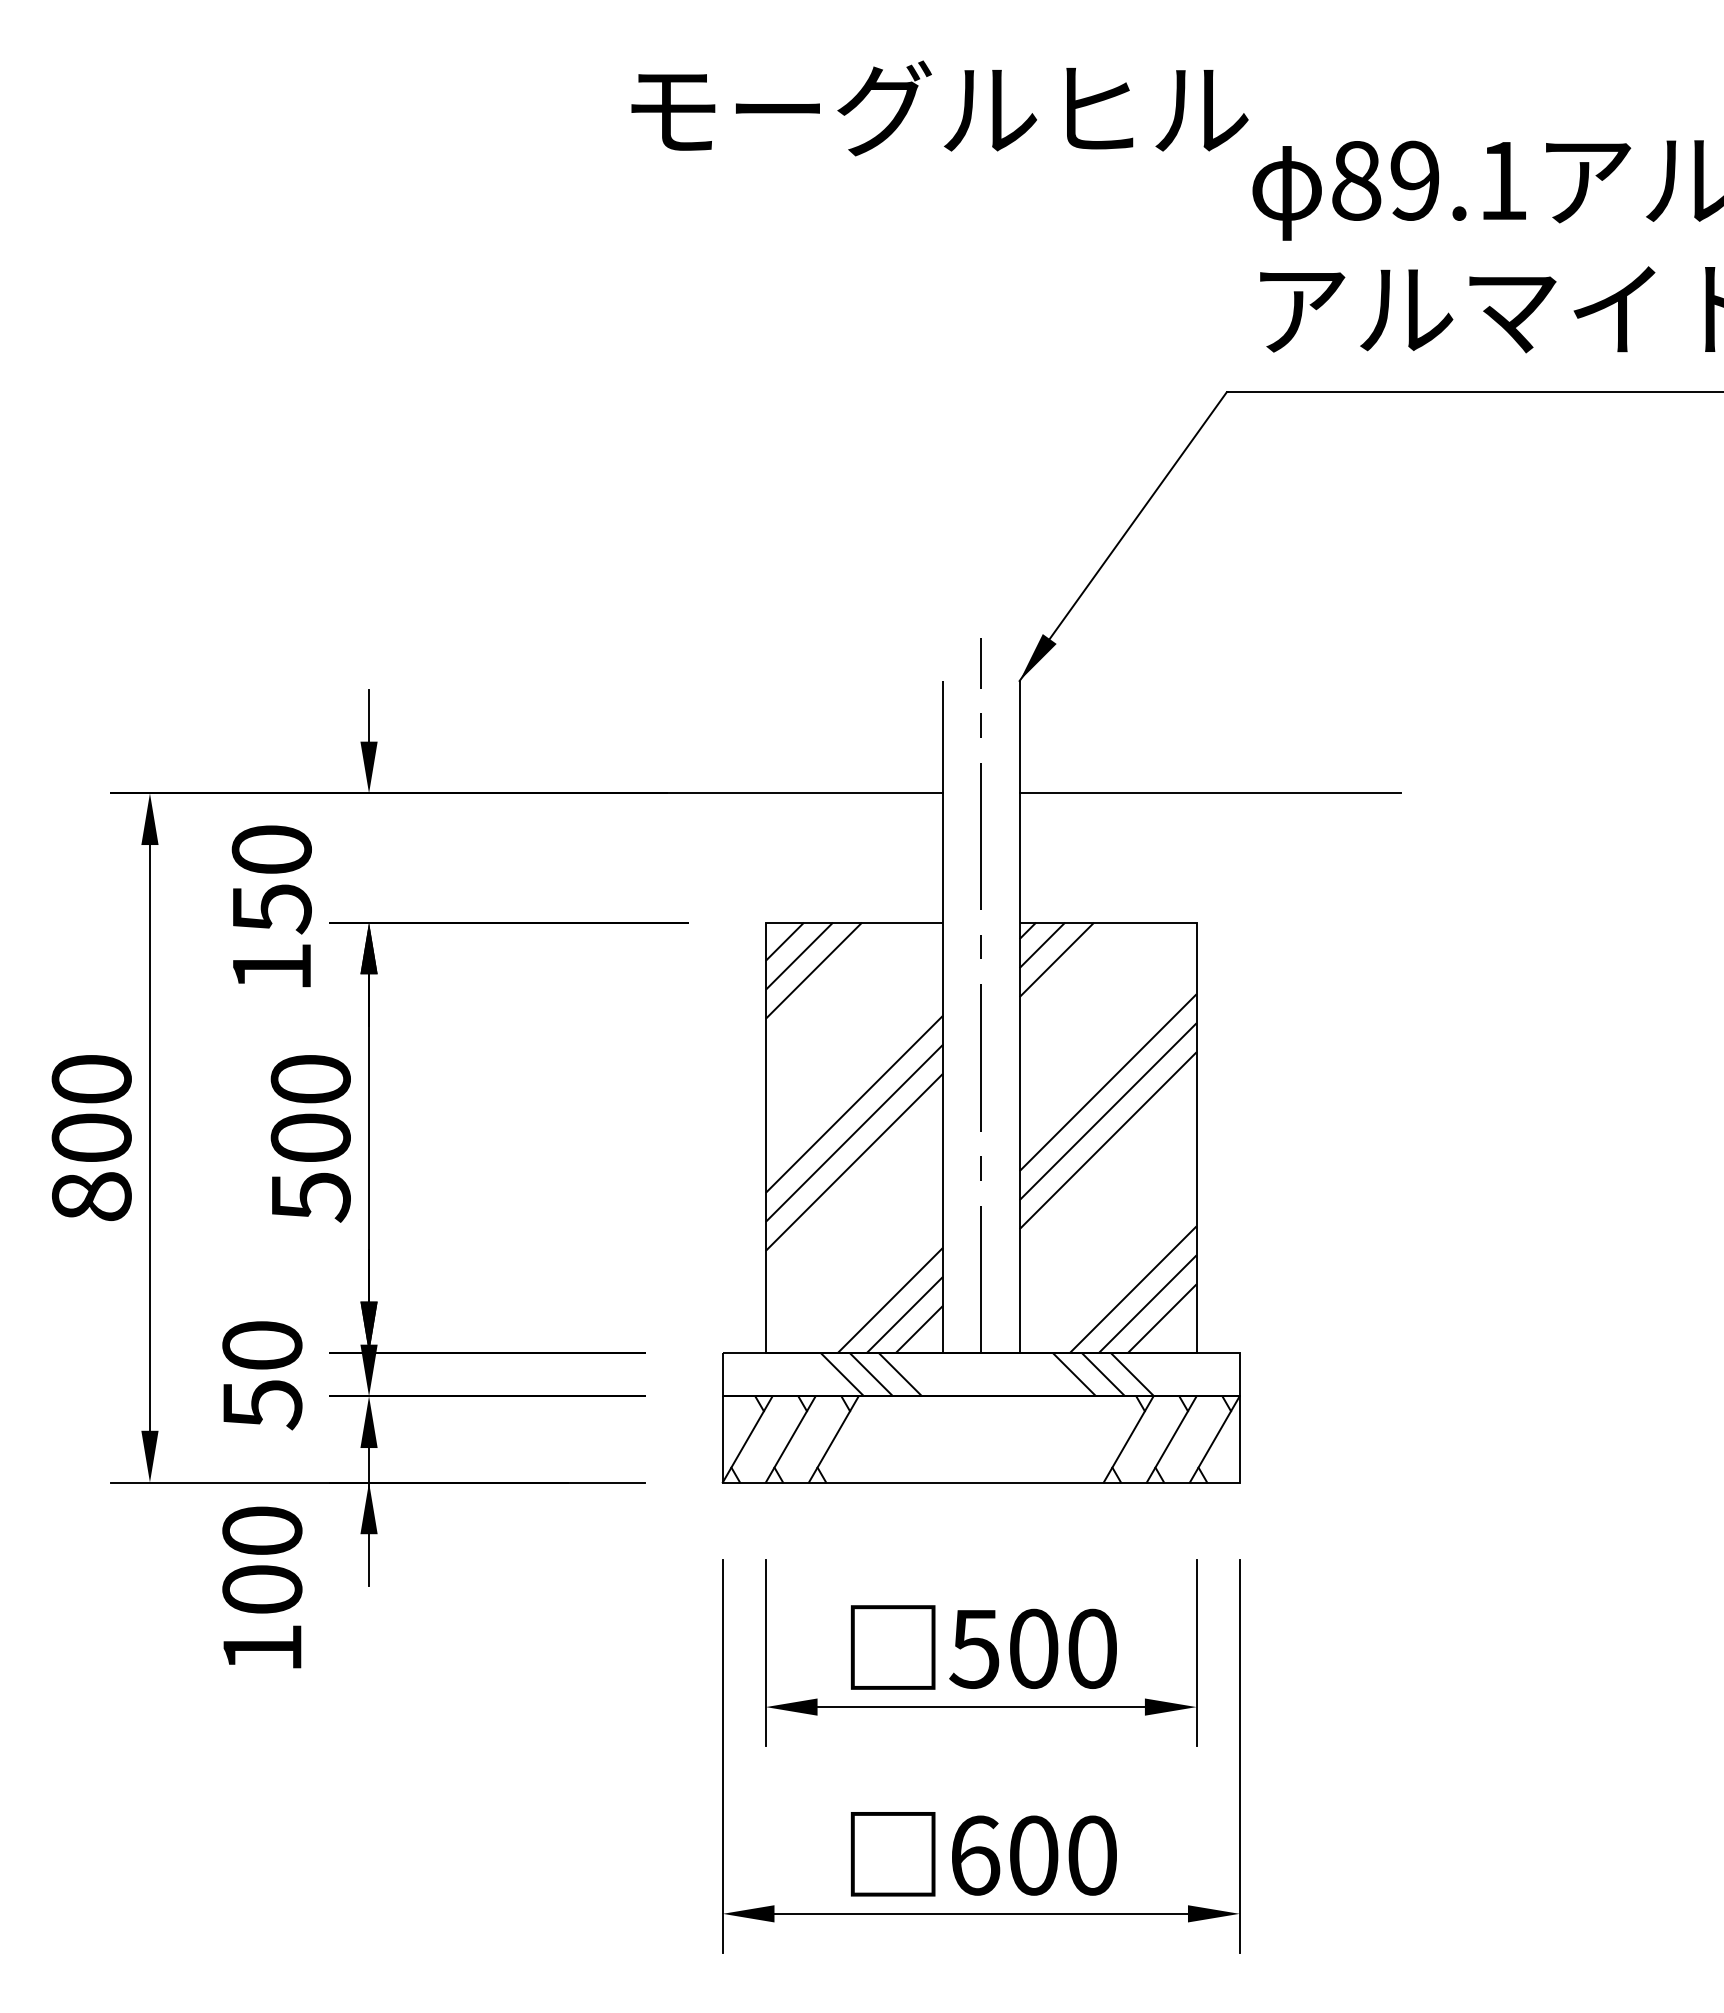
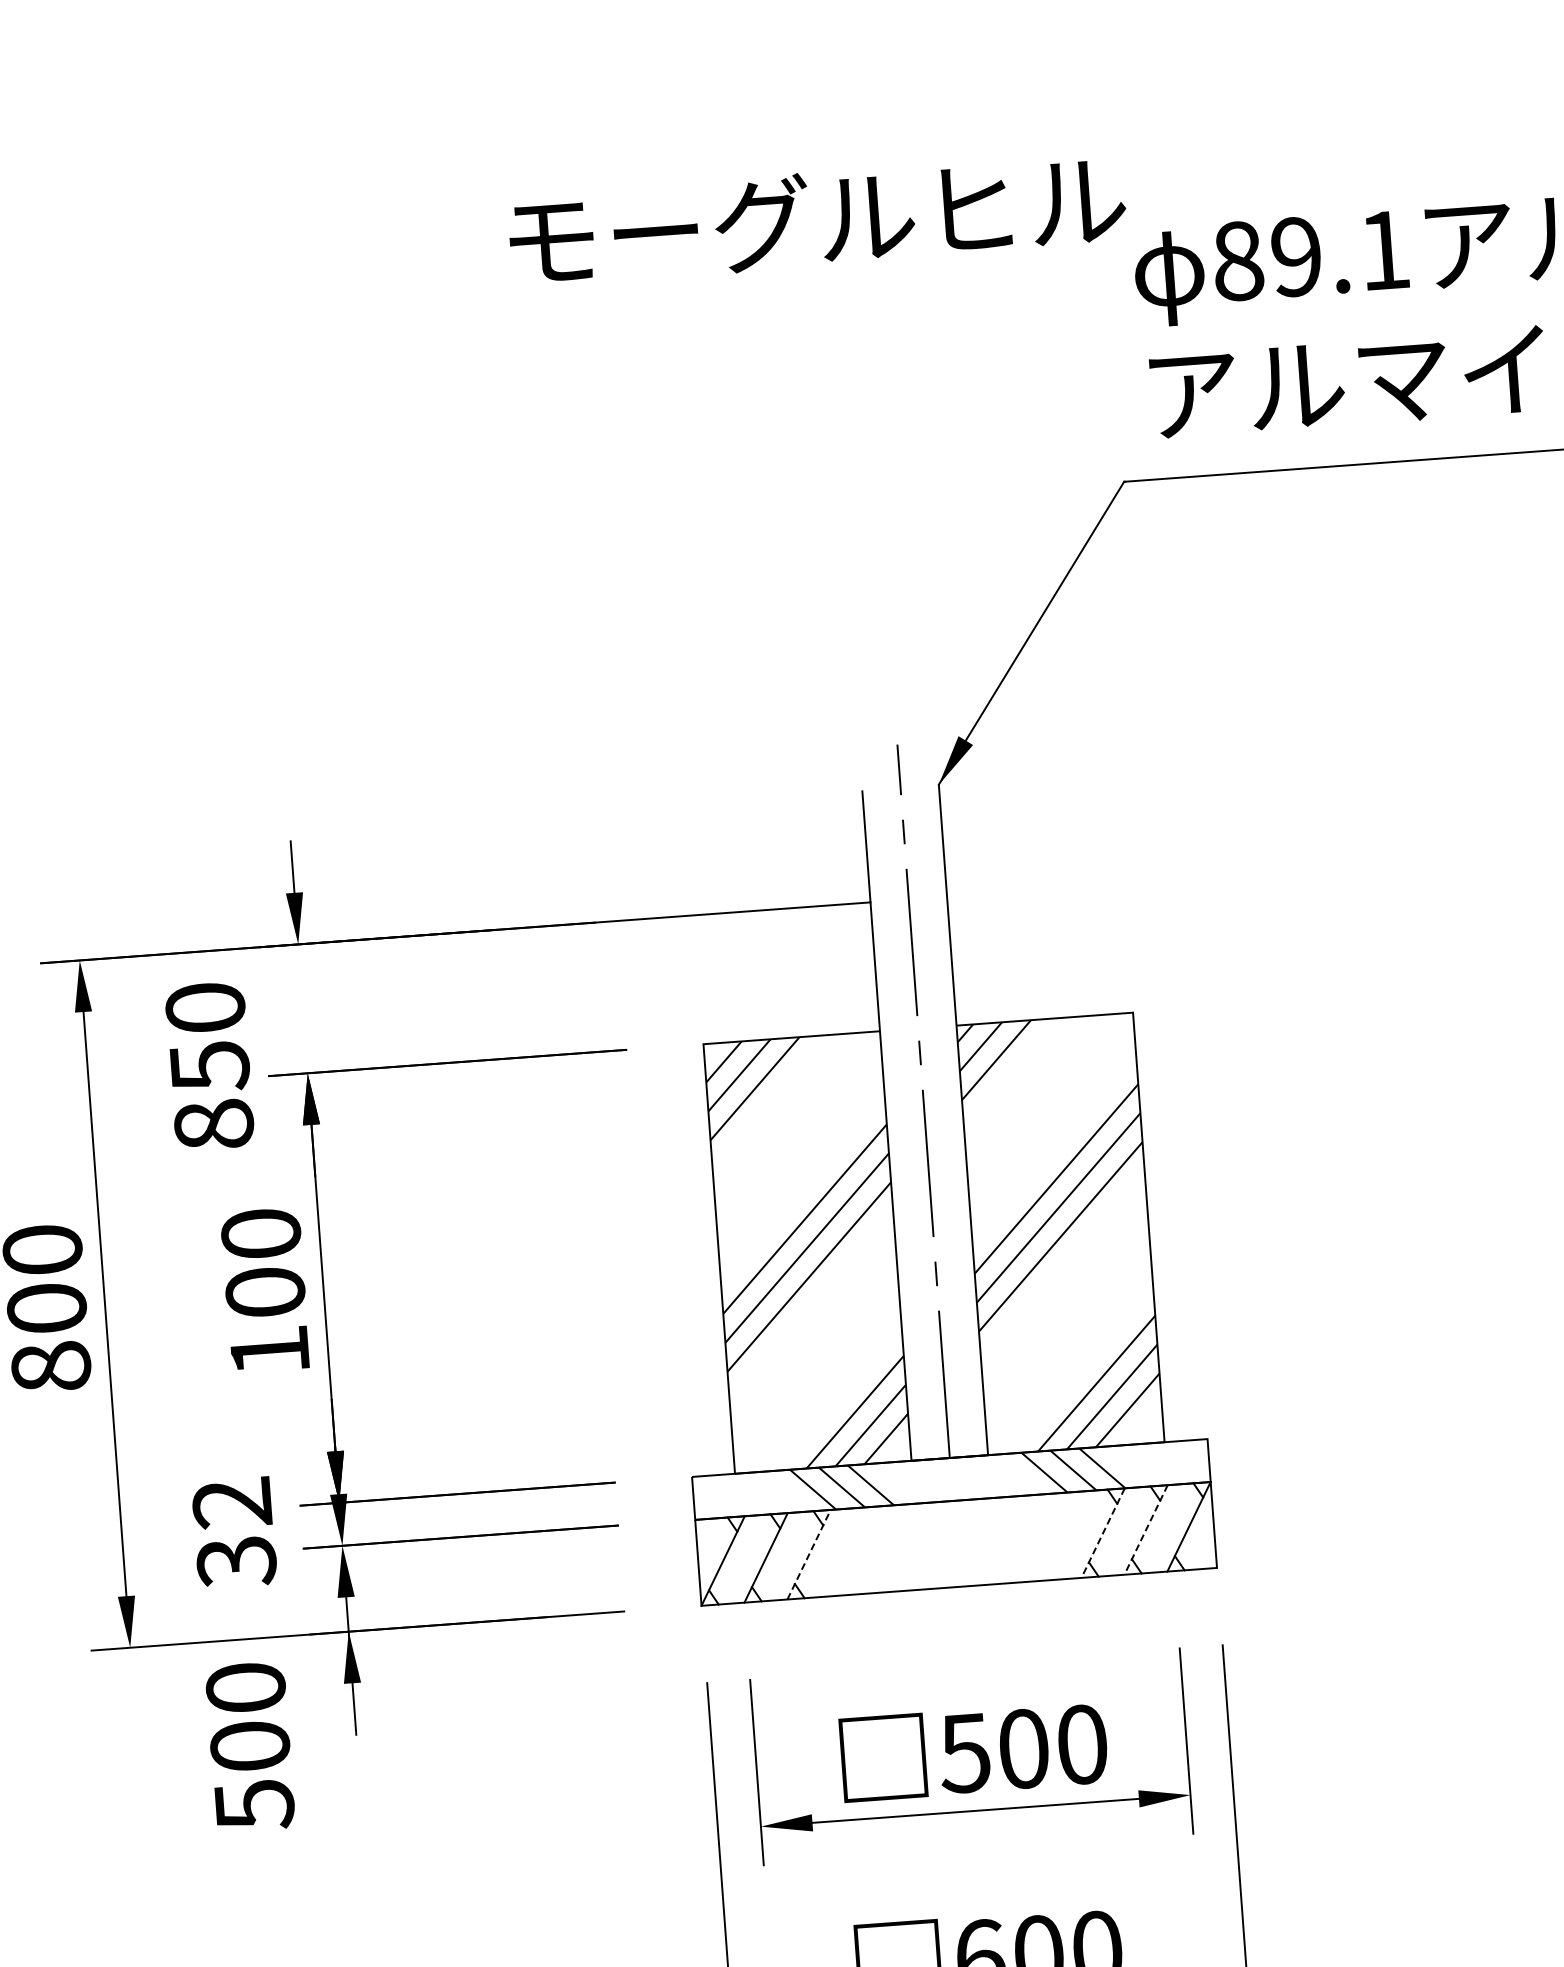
line: (1209, 793) -> (1136, 883), removed
text: (271, 966) -> (213, 1124), 150 -> 850
text: (311, 1197) -> (270, 1351), 500 -> 100
text: (262, 1375) -> (234, 1532), 50 -> 32
line: (833, 1439) -> (808, 1554), solid -> dashed
line: (1128, 1439) -> (1102, 1533), solid -> dashed
line: (1171, 1439) -> (1145, 1530), solid -> dashed
text: (262, 1649) -> (254, 1806), 100 -> 500

